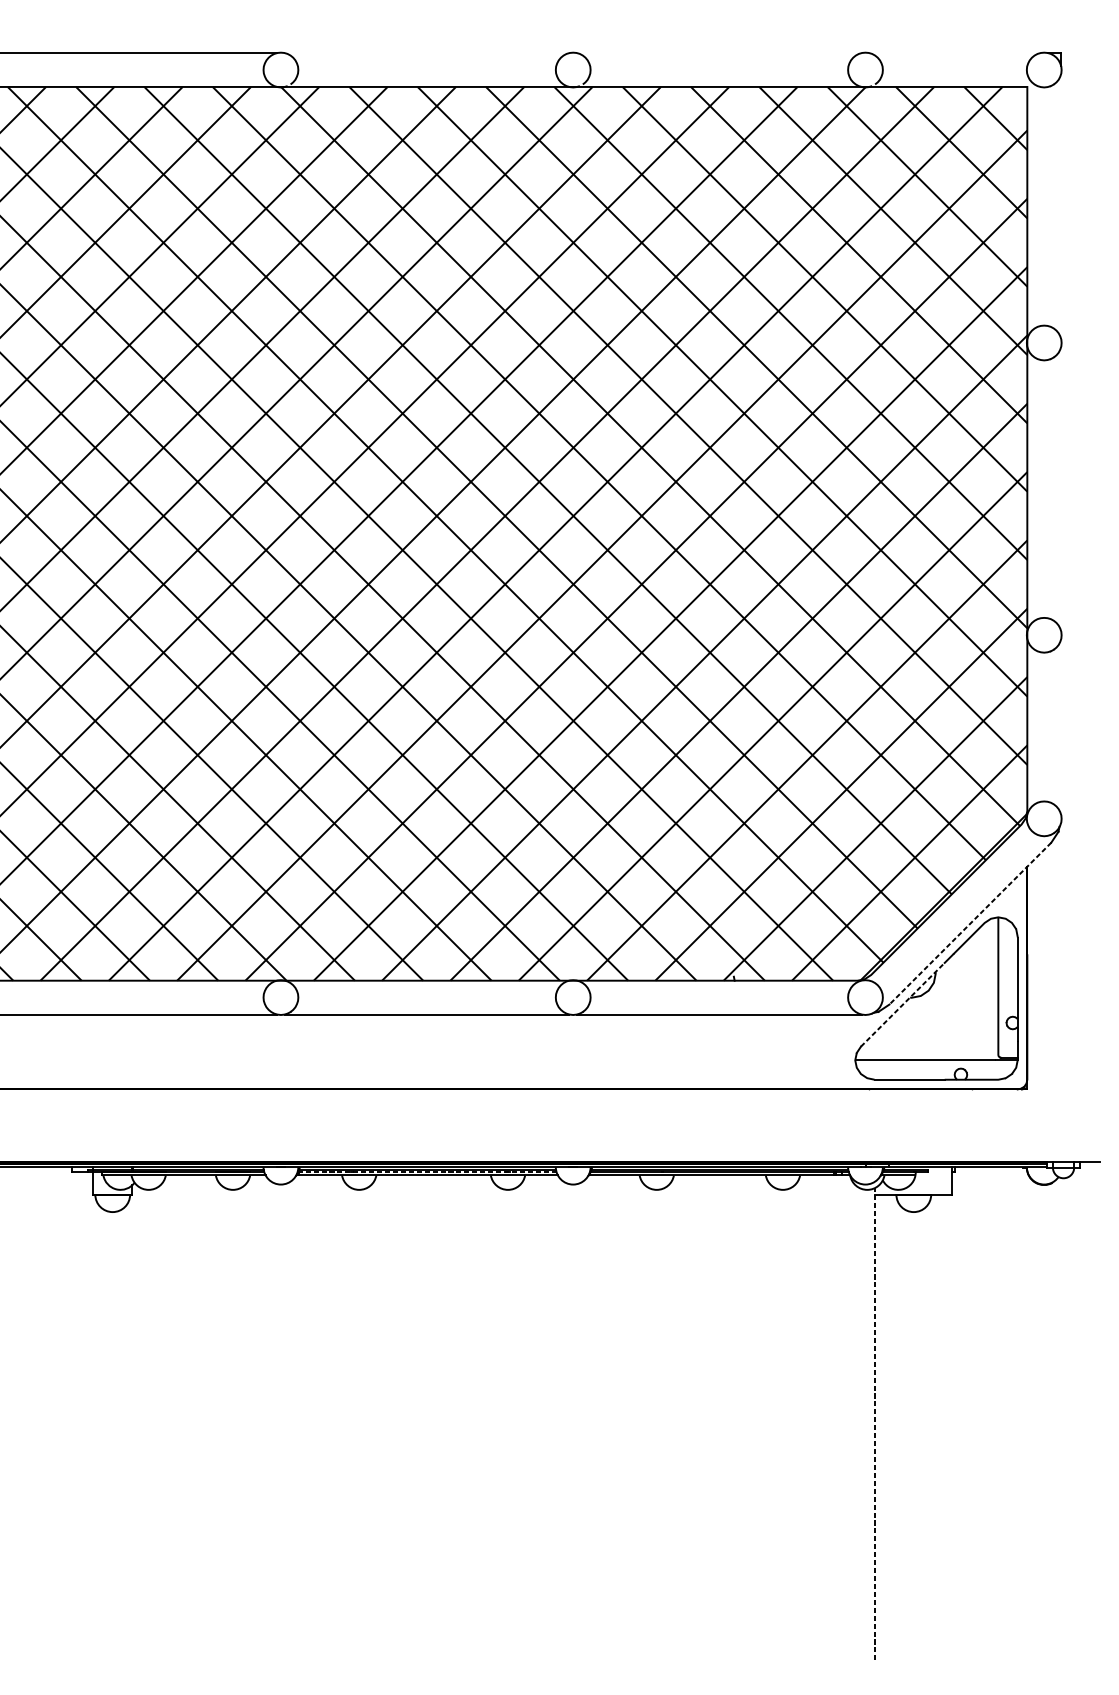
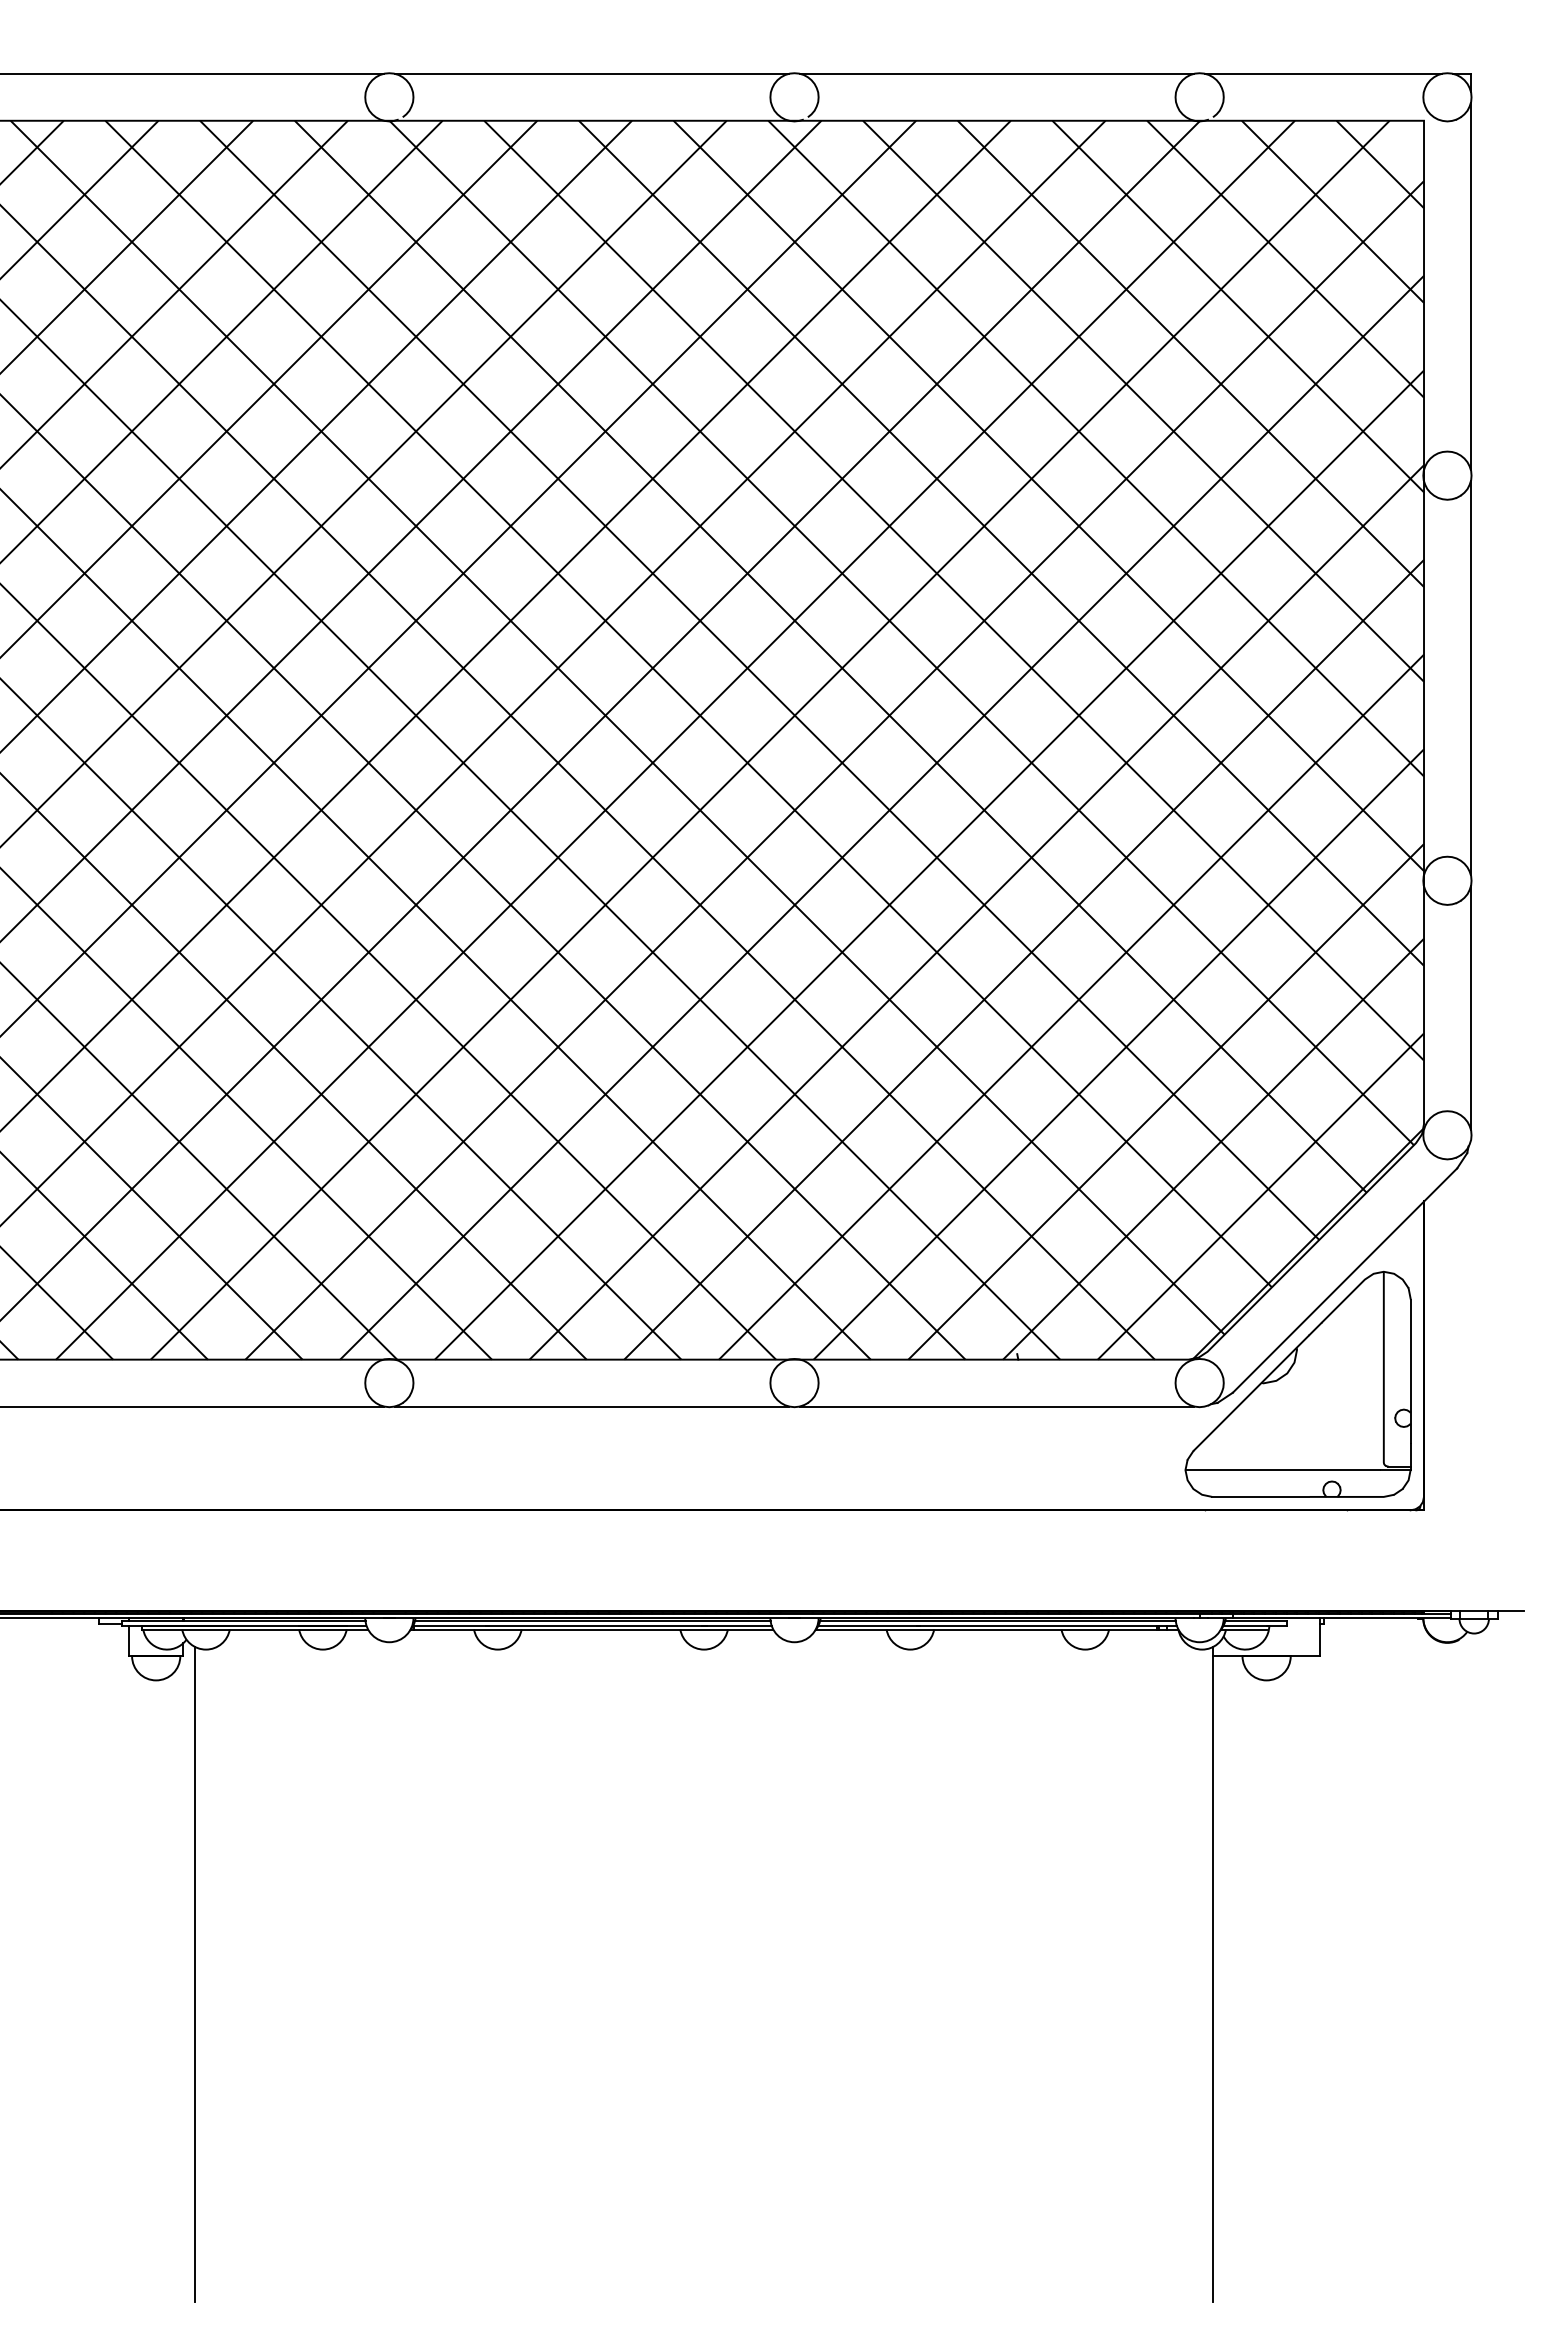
line: (426, 52) -> (591, 73), added
line: (718, 52) -> (996, 73), added
line: (954, 52) -> (1323, 73), added
line: (1060, 206) -> (1470, 286), added
line: (1060, 489) -> (1470, 678), added
line: (1060, 726) -> (1470, 1007), added
line: (970, 923) -> (1345, 1280), dashed -> solid
line: (902, 1005) -> (1250, 1393), dashed -> solid
line: (426, 1172) -> (591, 1625), dashed -> solid
line: (141, 1423) -> (195, 1973), added
line: (875, 1423) -> (1213, 1973), dashed -> solid

